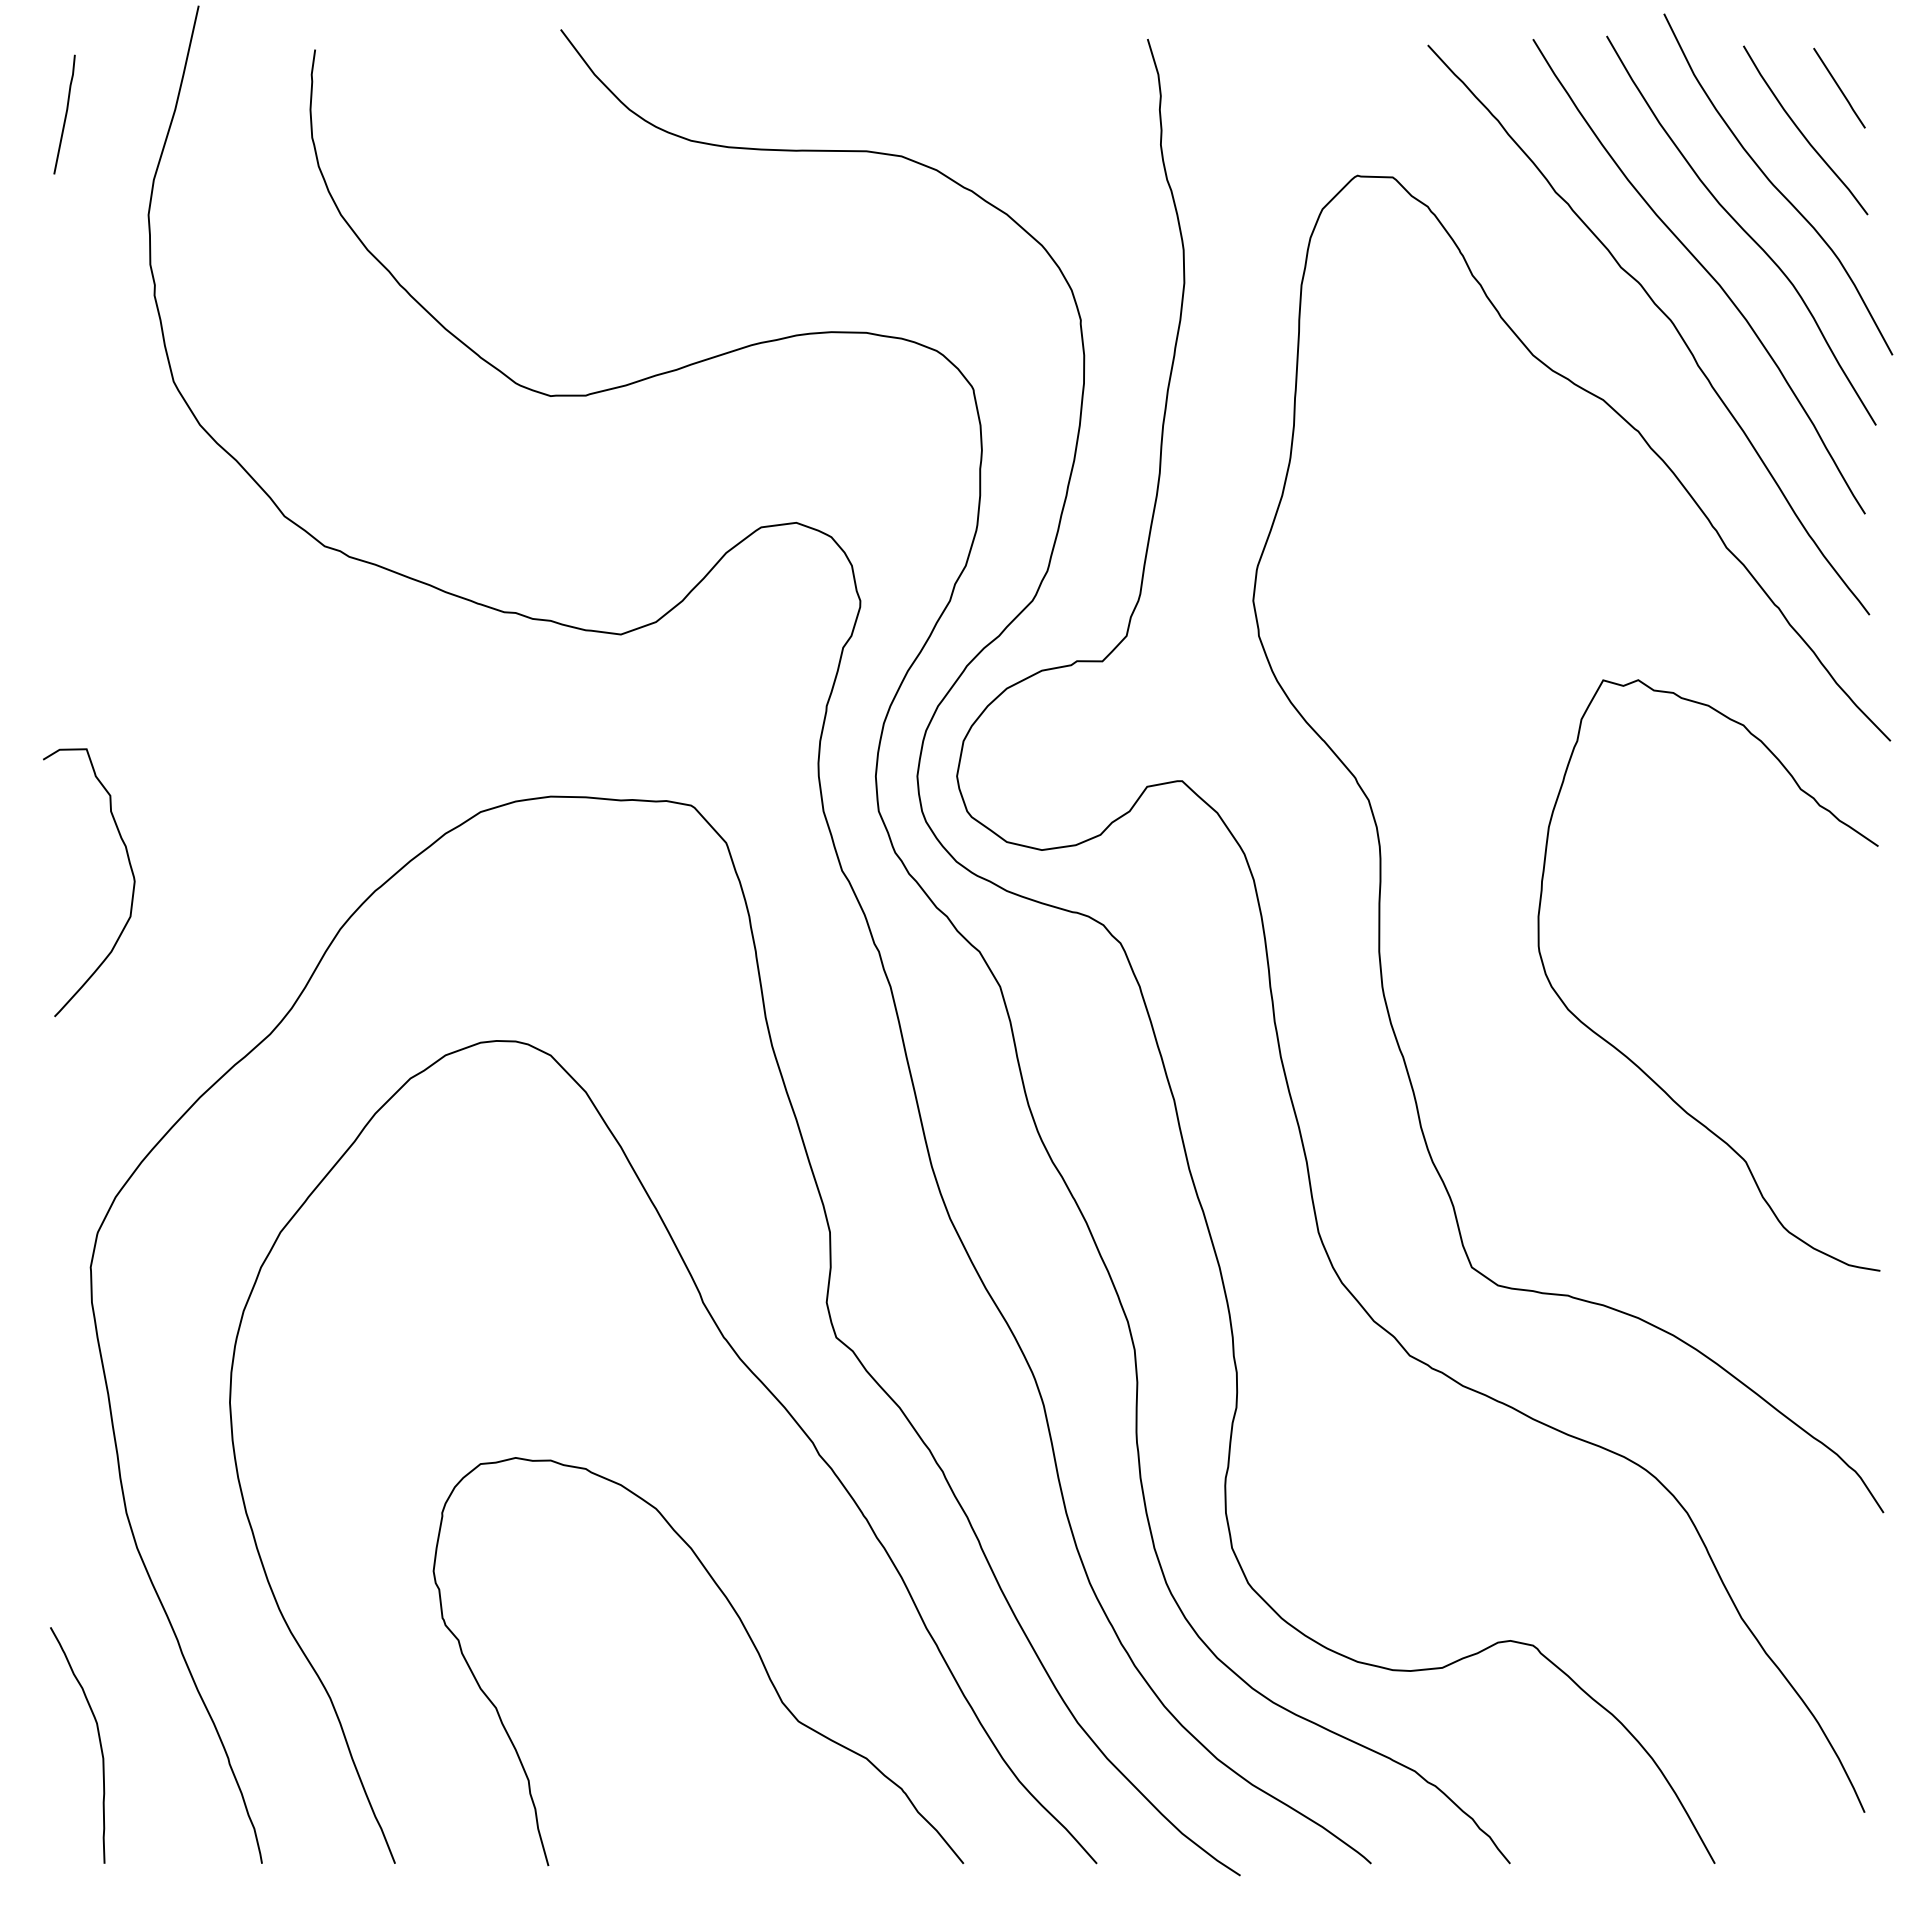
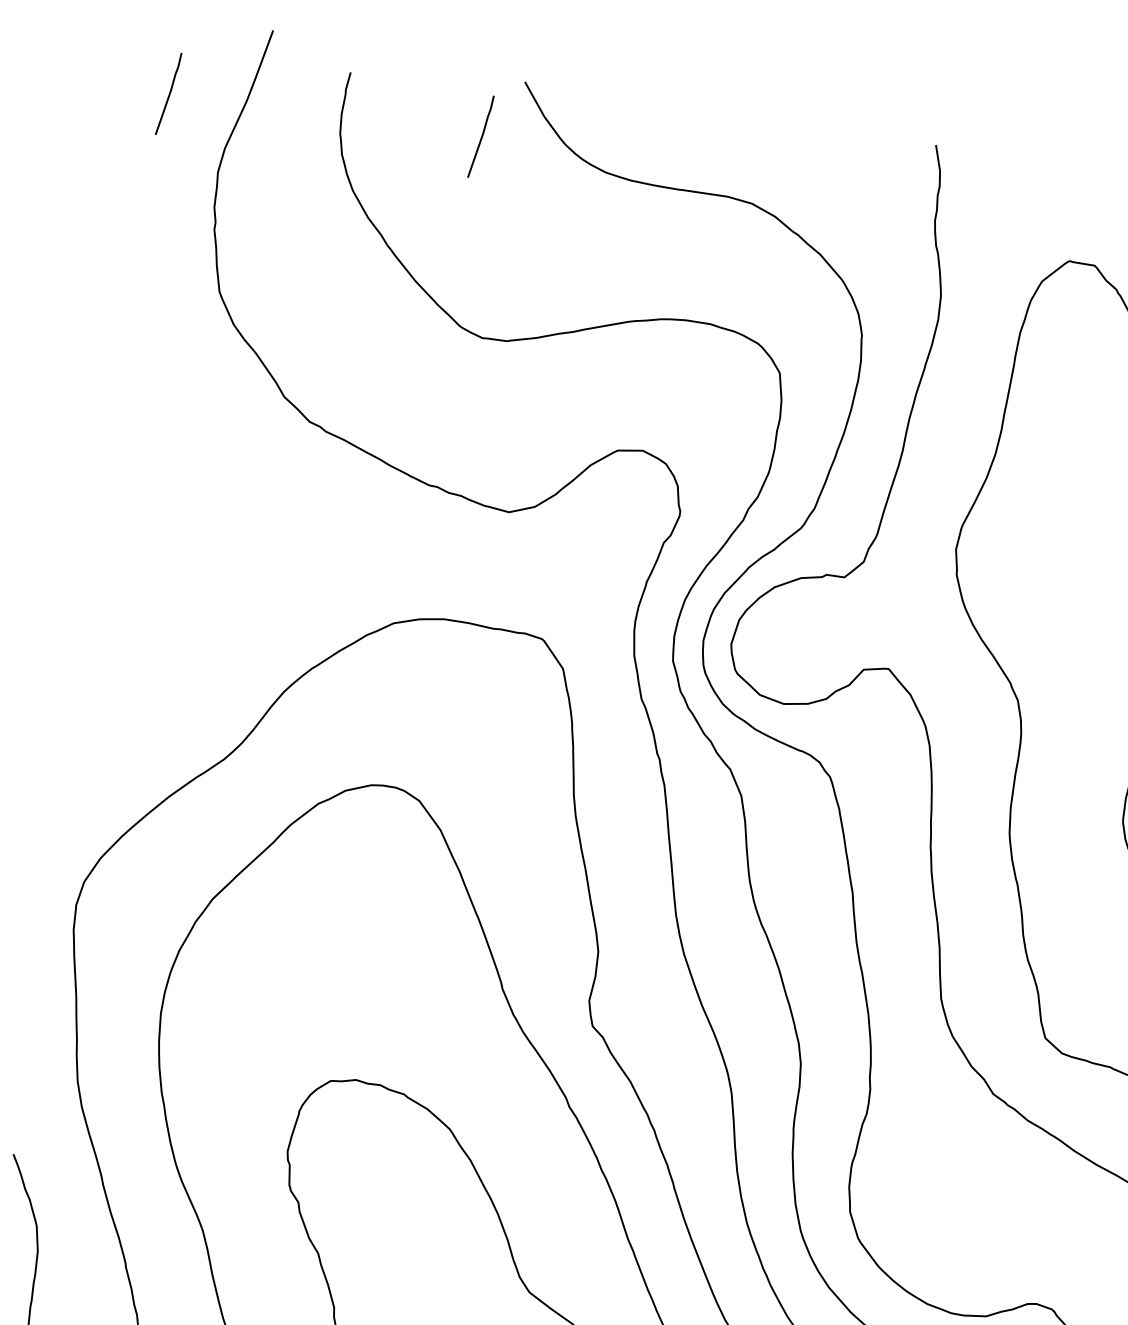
line: (510, 114) -> (481, 136), added
curve: (130, 869) -> (142, 630), removed

